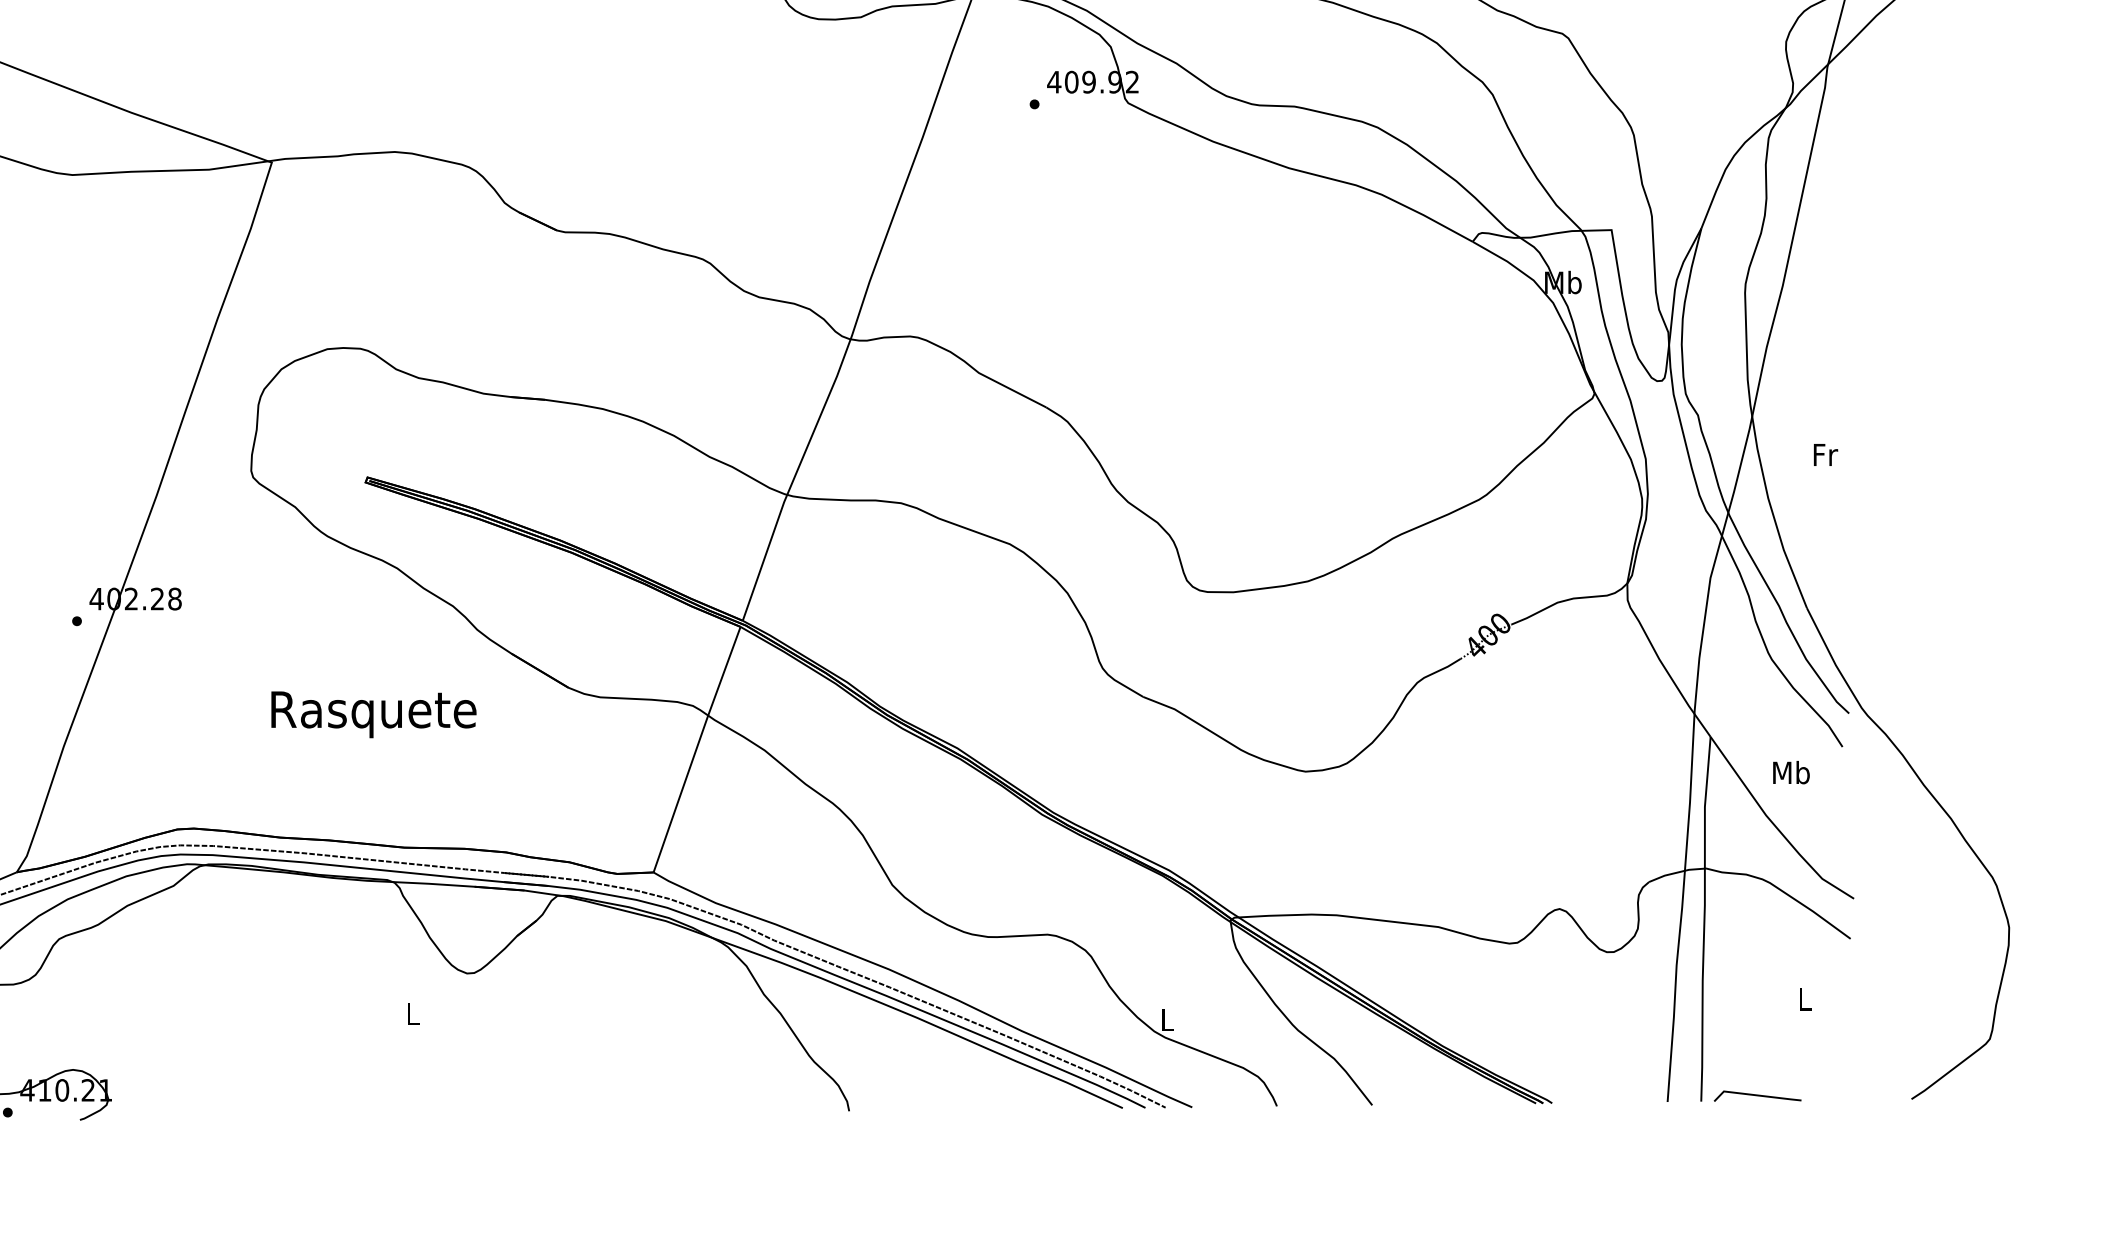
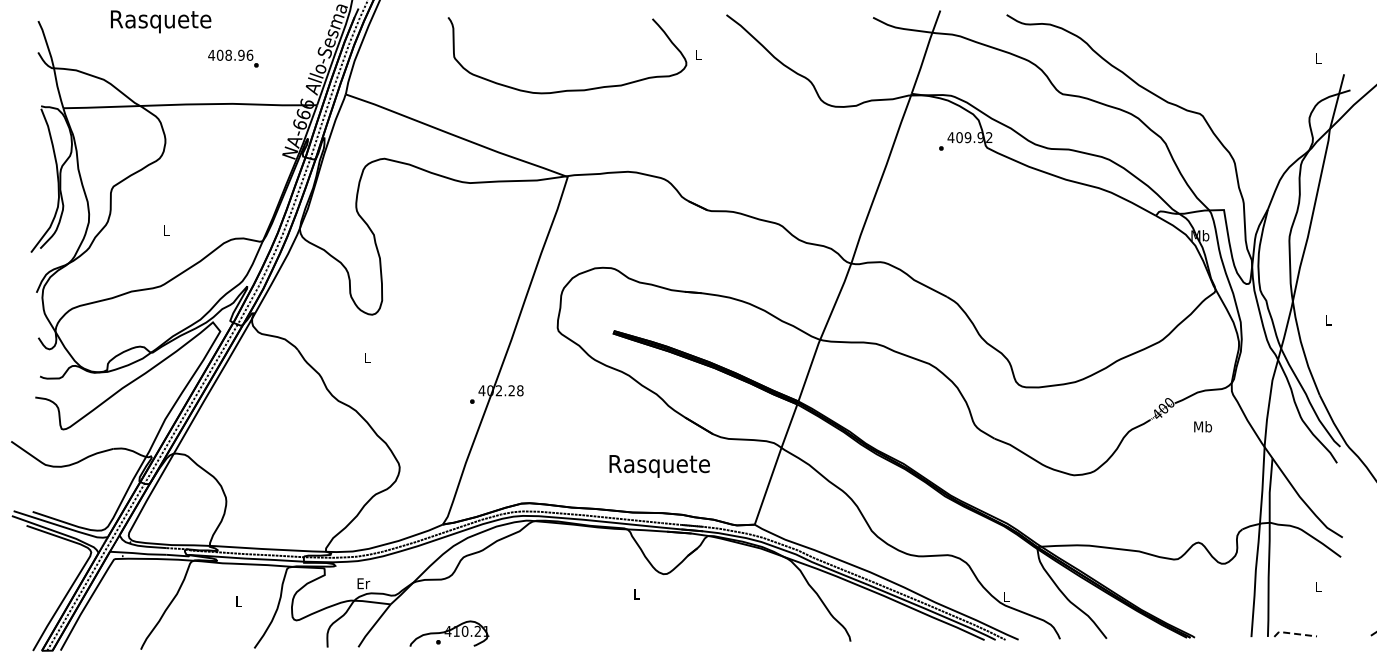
text: (1824, 453) -> (1328, 319), Fr -> L
text: (373, 714) -> (659, 466), moved
text: (1790, 772) -> (1202, 426), moved
line: (1757, 1094) -> (1295, 633), solid -> dashed

